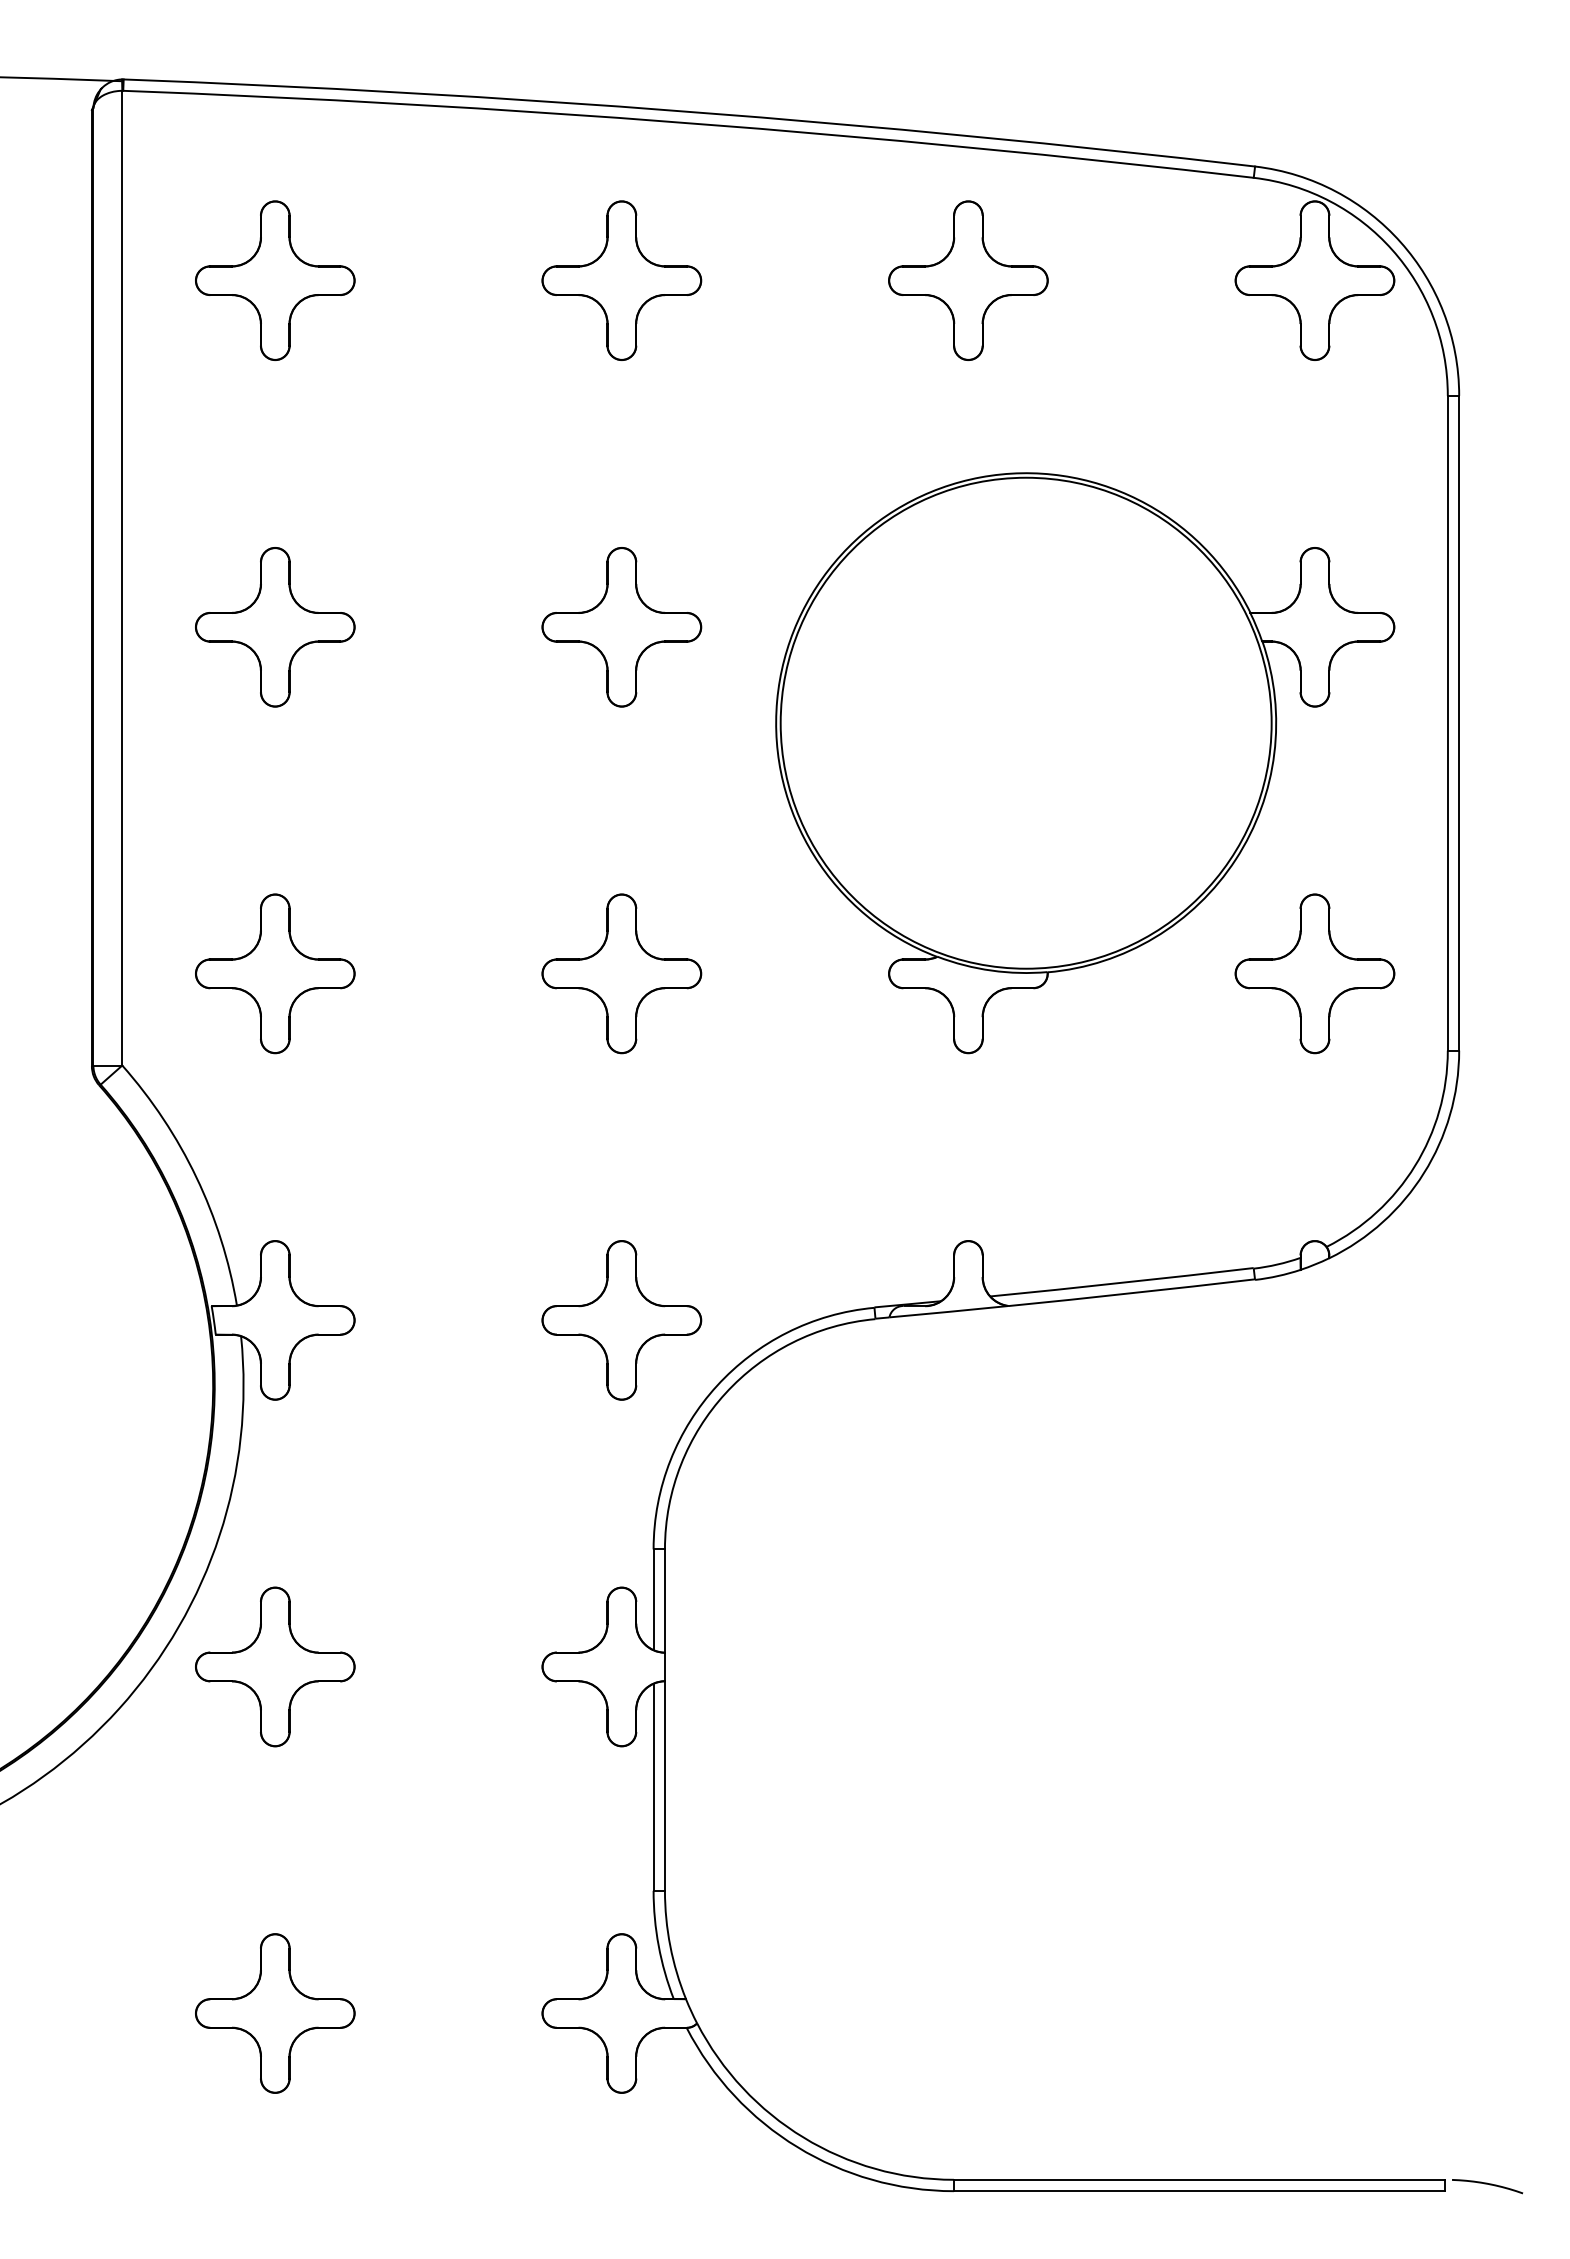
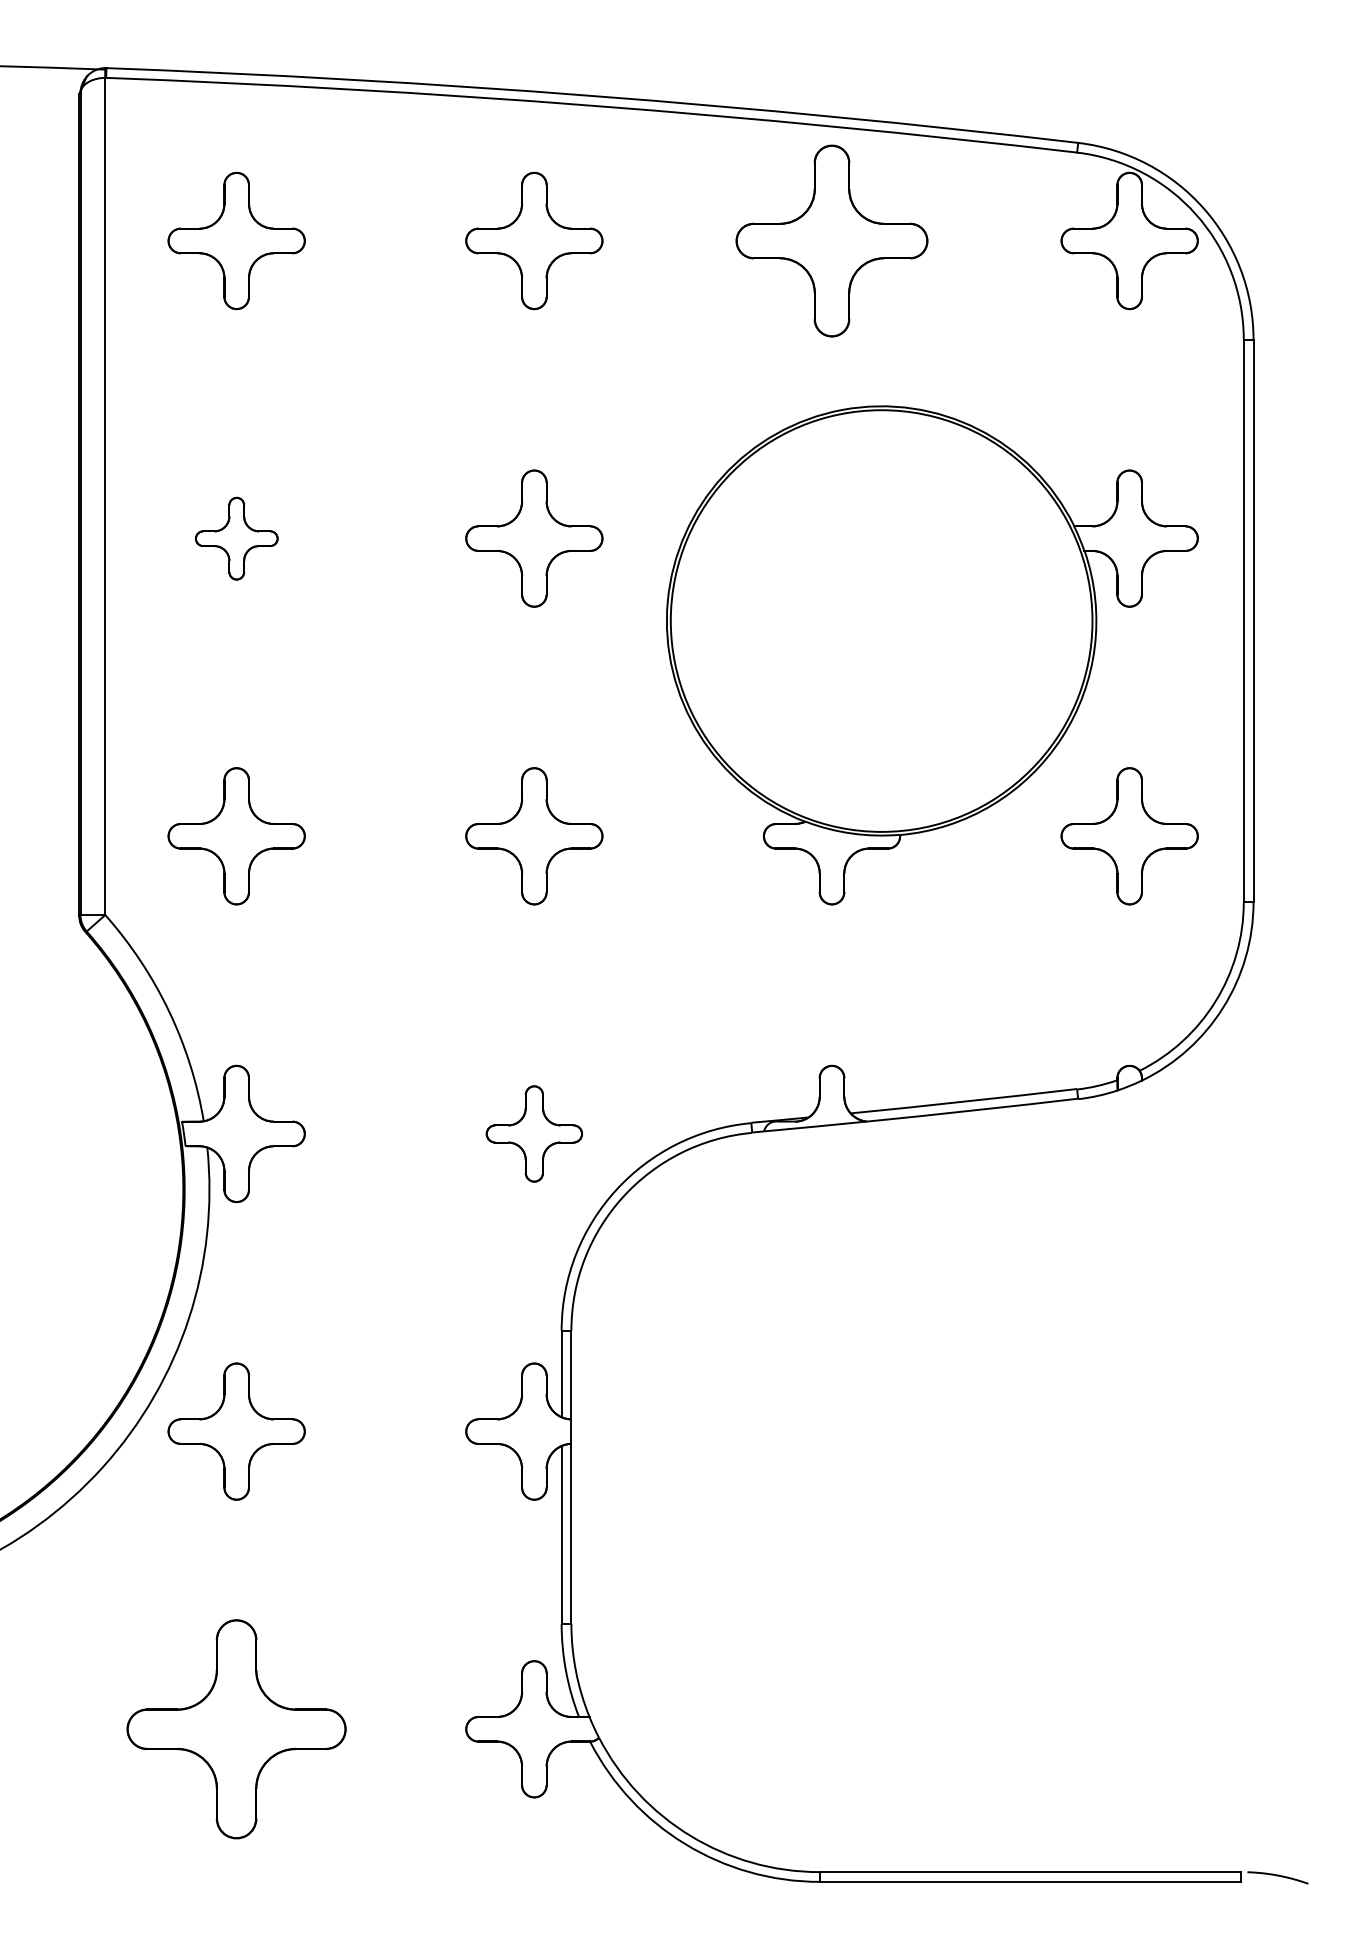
part: (968, 280) -> (832, 240), size x1.4
part: (275, 627) -> (236, 538), size x0.6
part: (621, 1320) -> (534, 1134), size x0.7
part: (275, 2013) -> (236, 1729), size x1.6

